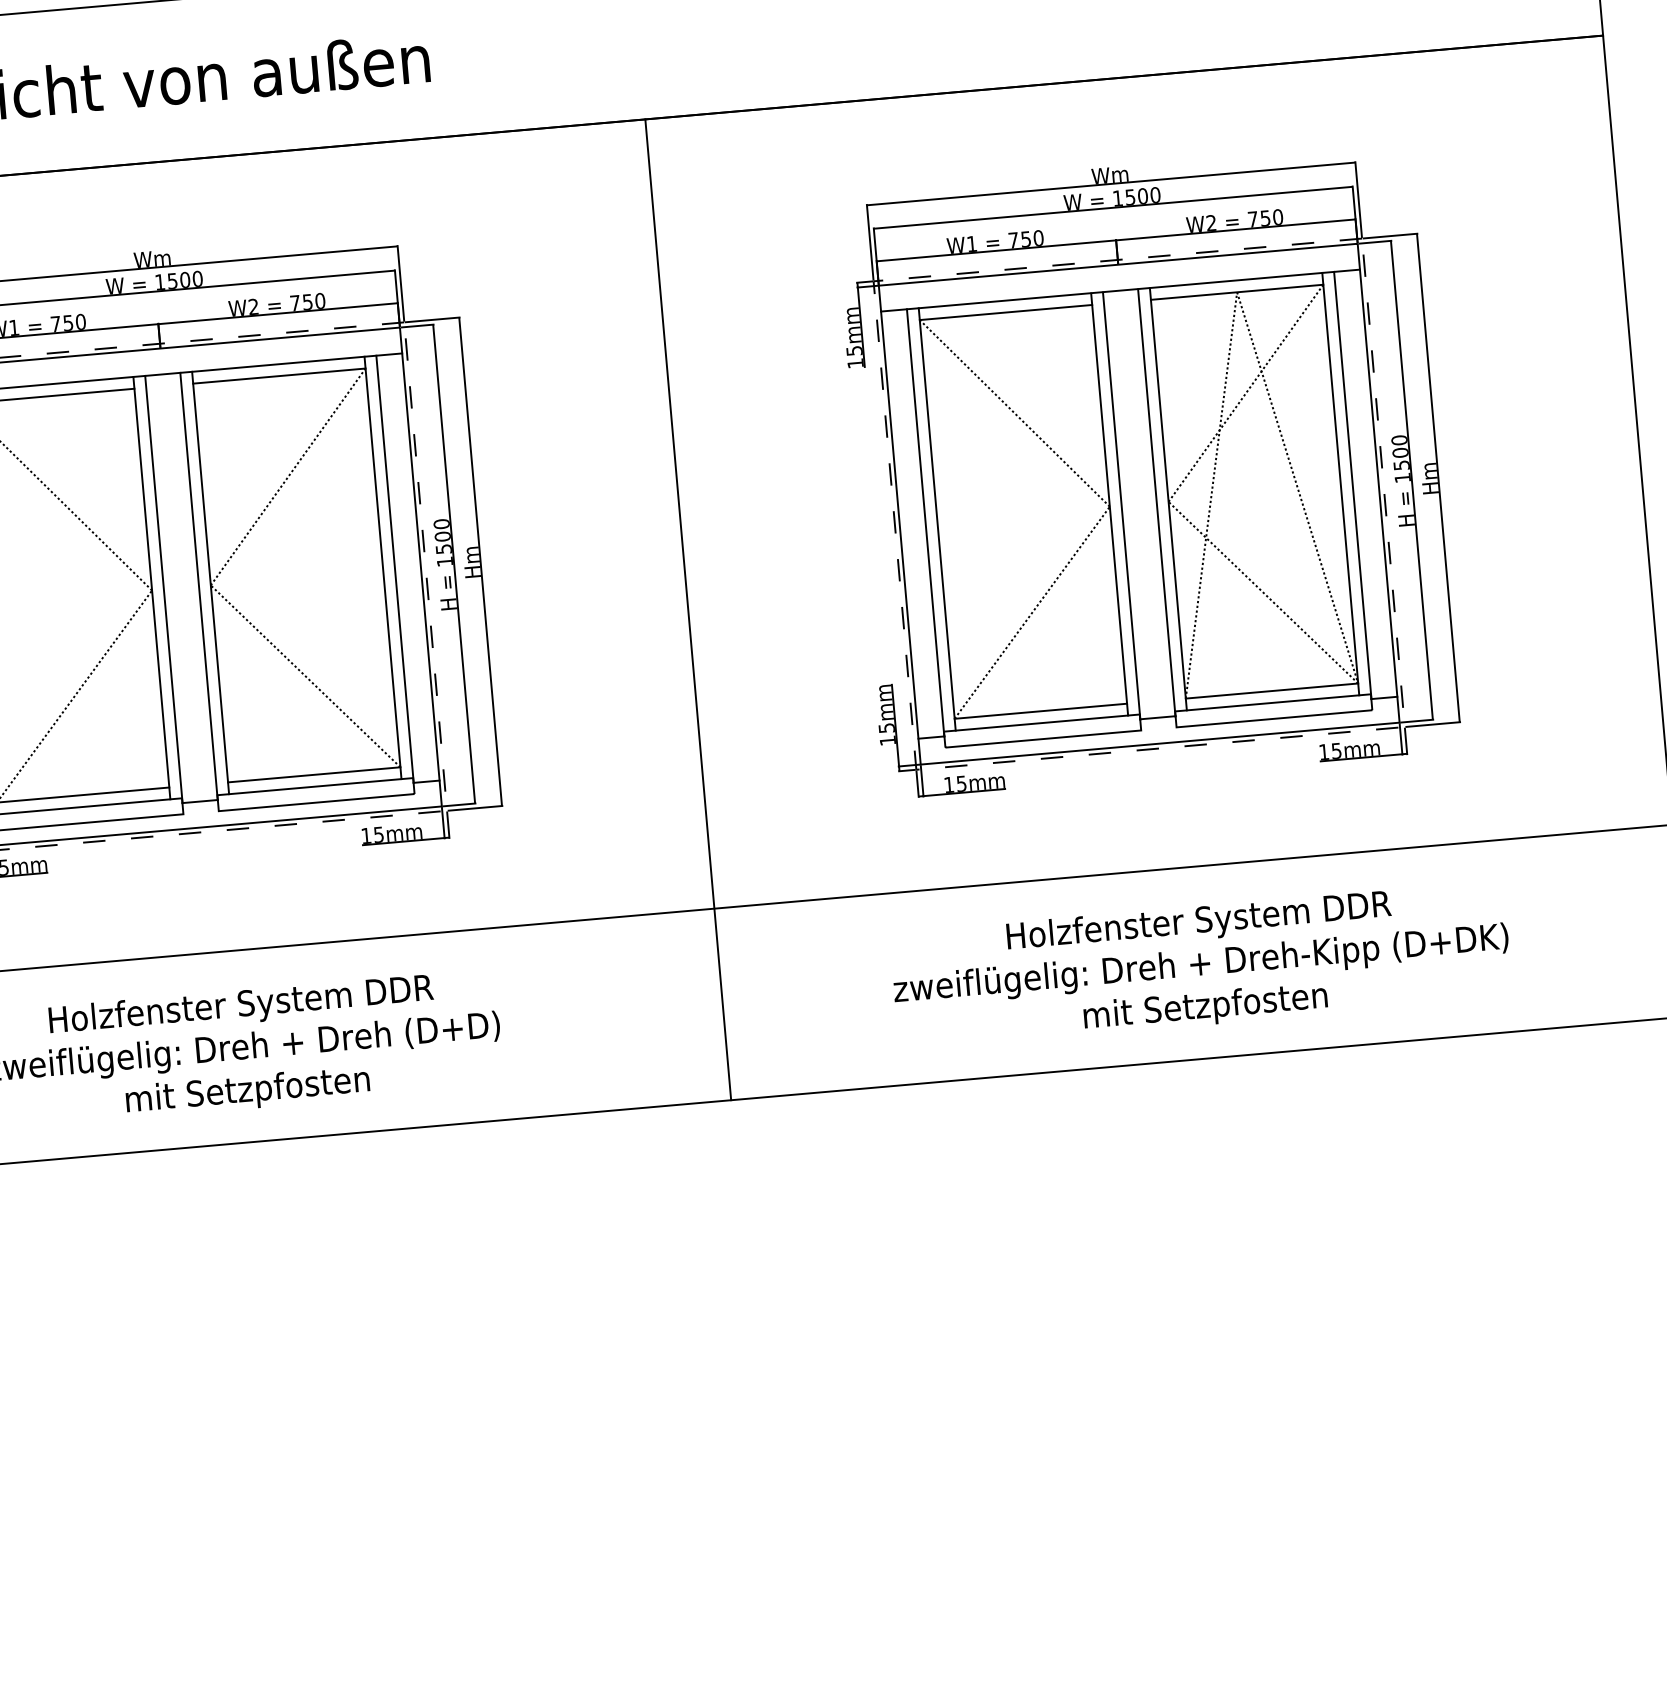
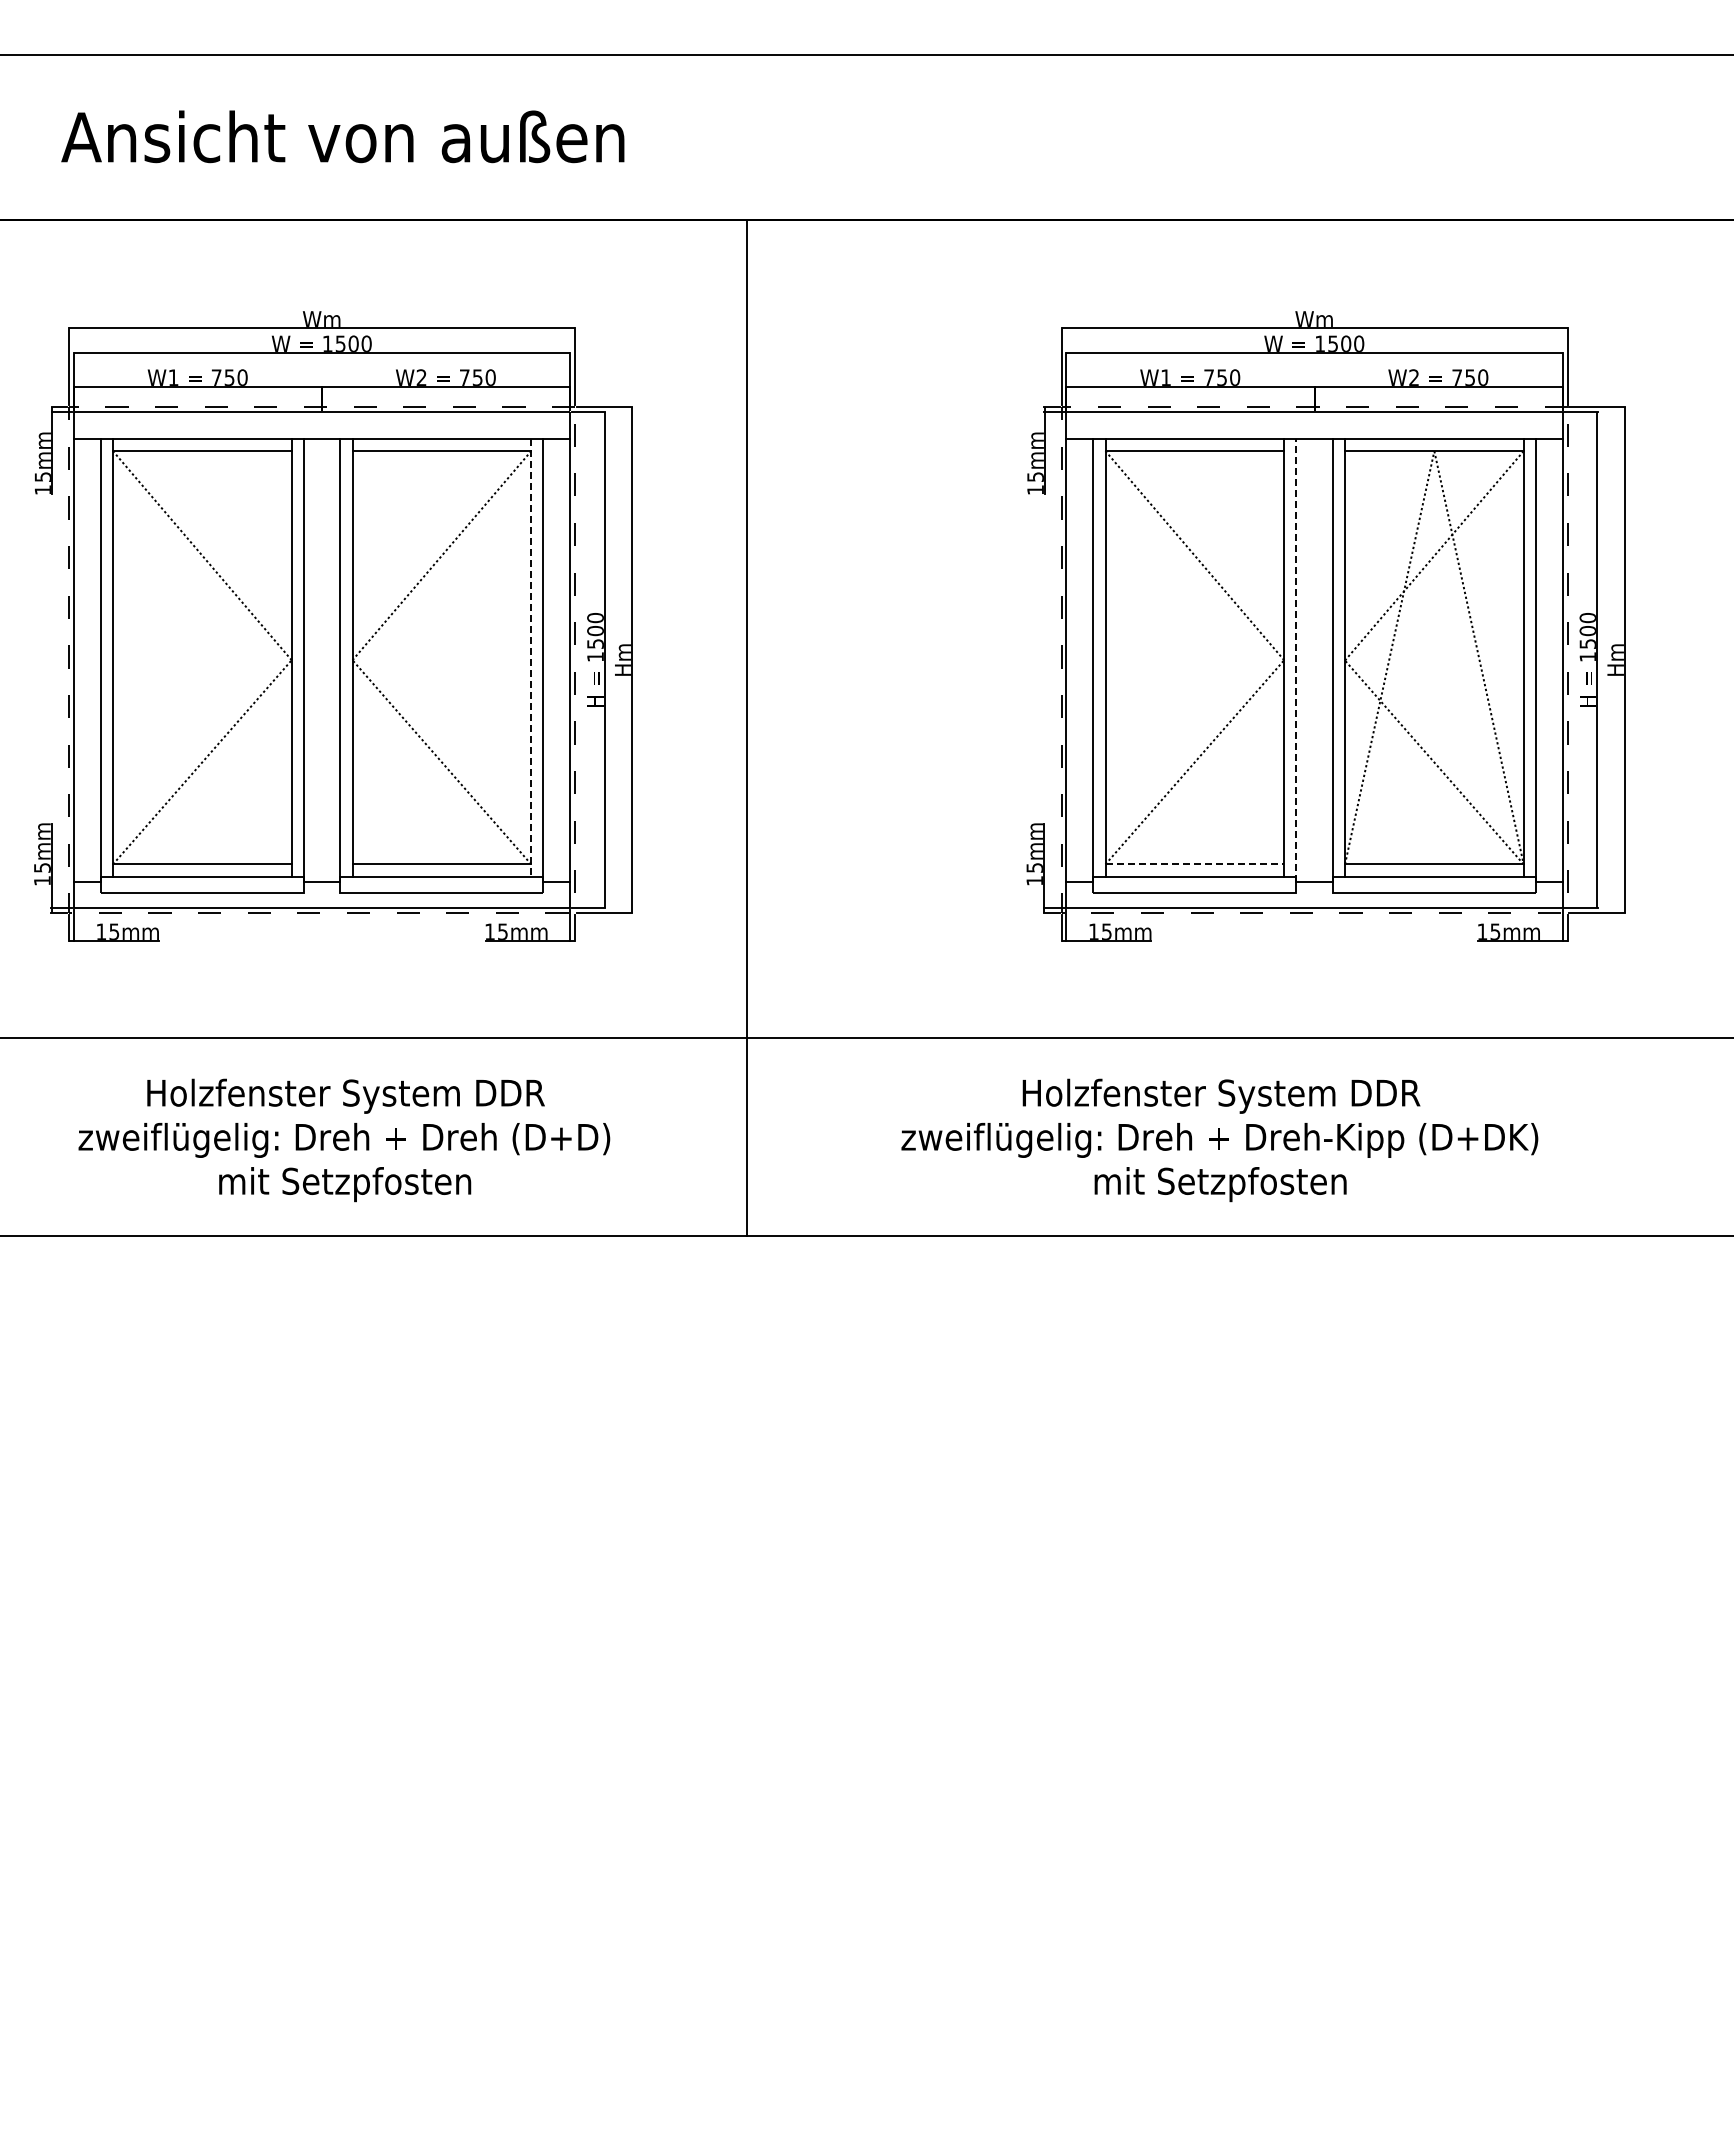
line: (1121, 505) -> (1296, 660), solid -> dashed
line: (383, 567) -> (531, 657), solid -> dashed
line: (688, 609) -> (747, 728), moved
line: (1041, 711) -> (1195, 864), solid -> dashed
text: (1200, 965) -> (1219, 1140), moved

